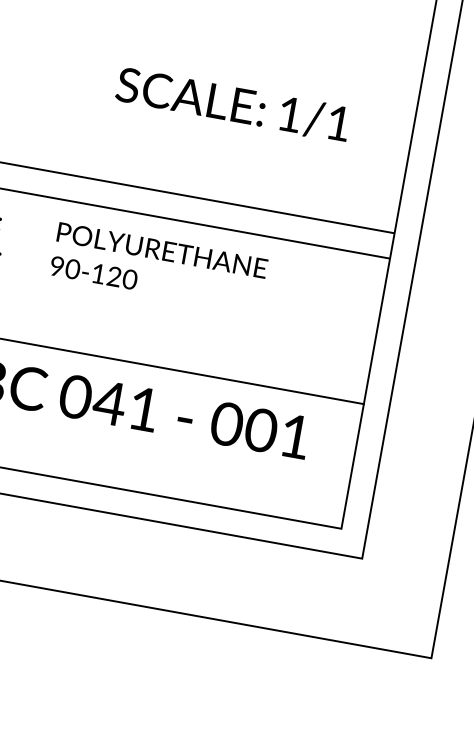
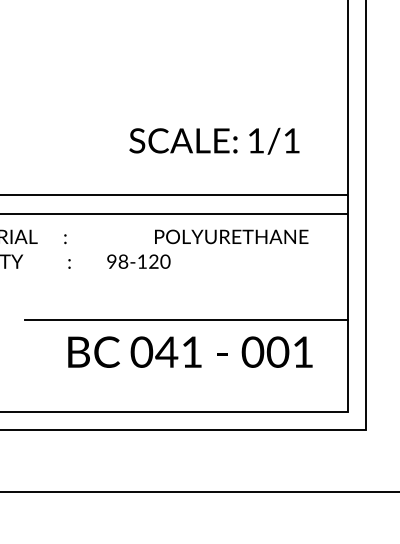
text: (233, 103) -> (214, 140), moved
text: (162, 249) -> (231, 236), moved
text: (73, 268) -> (123, 261), 90-120 -> 98-120

